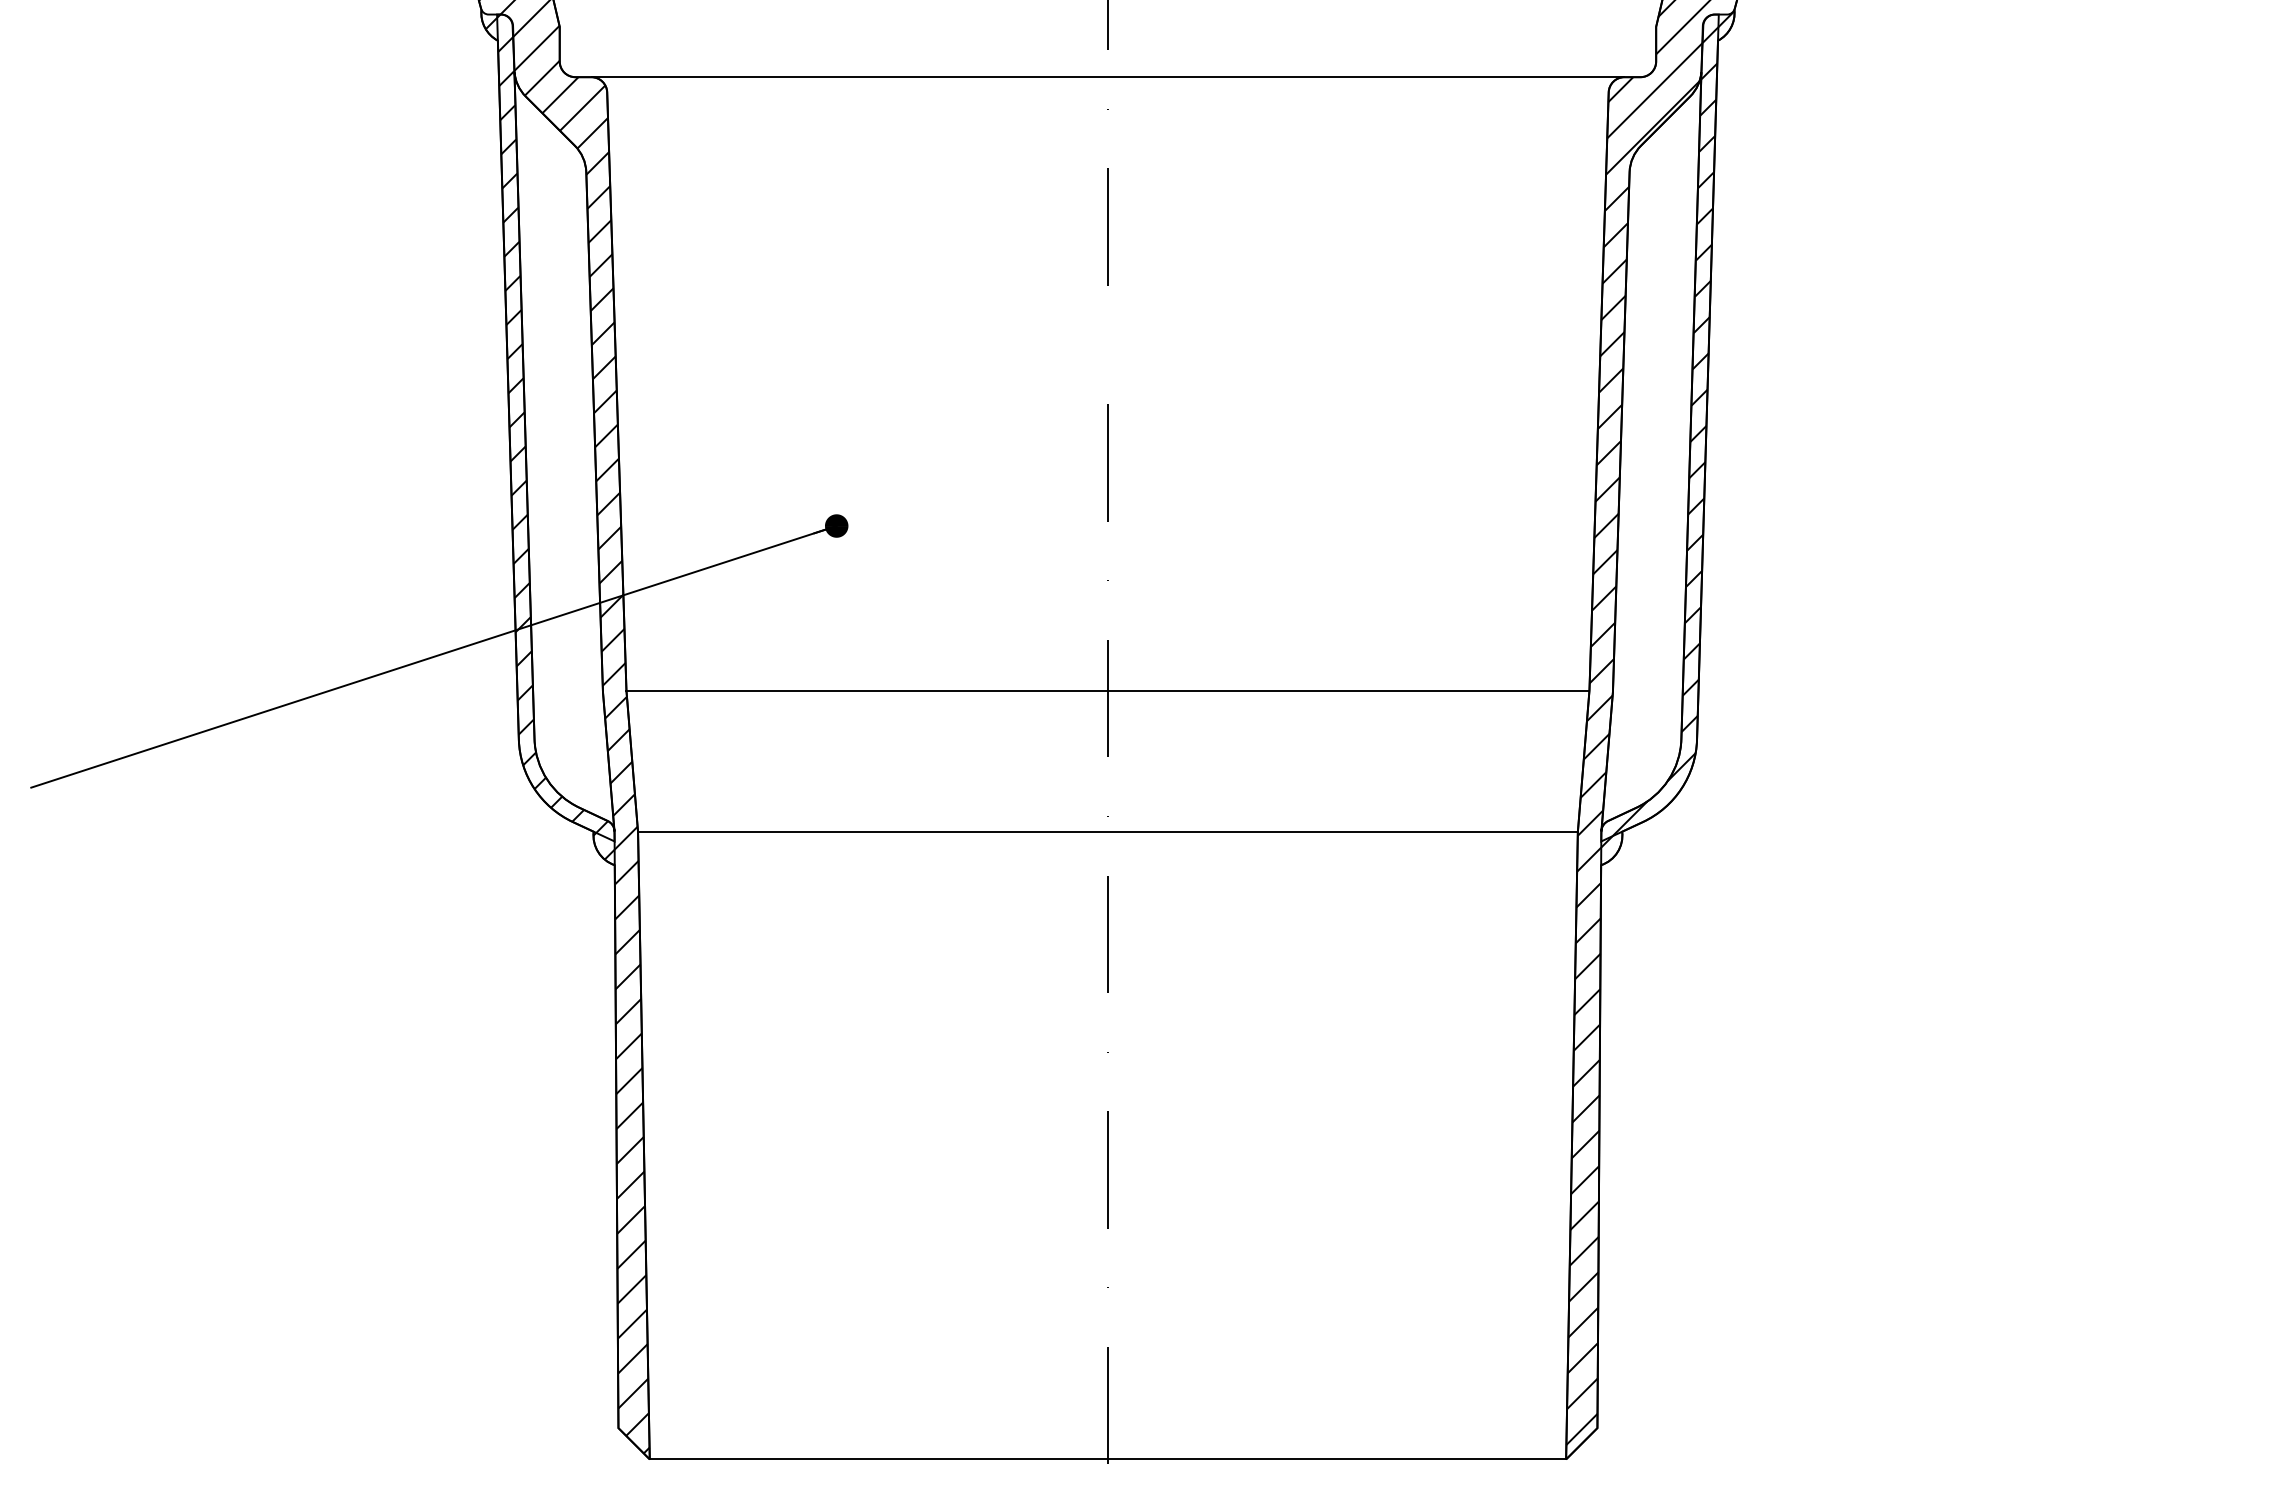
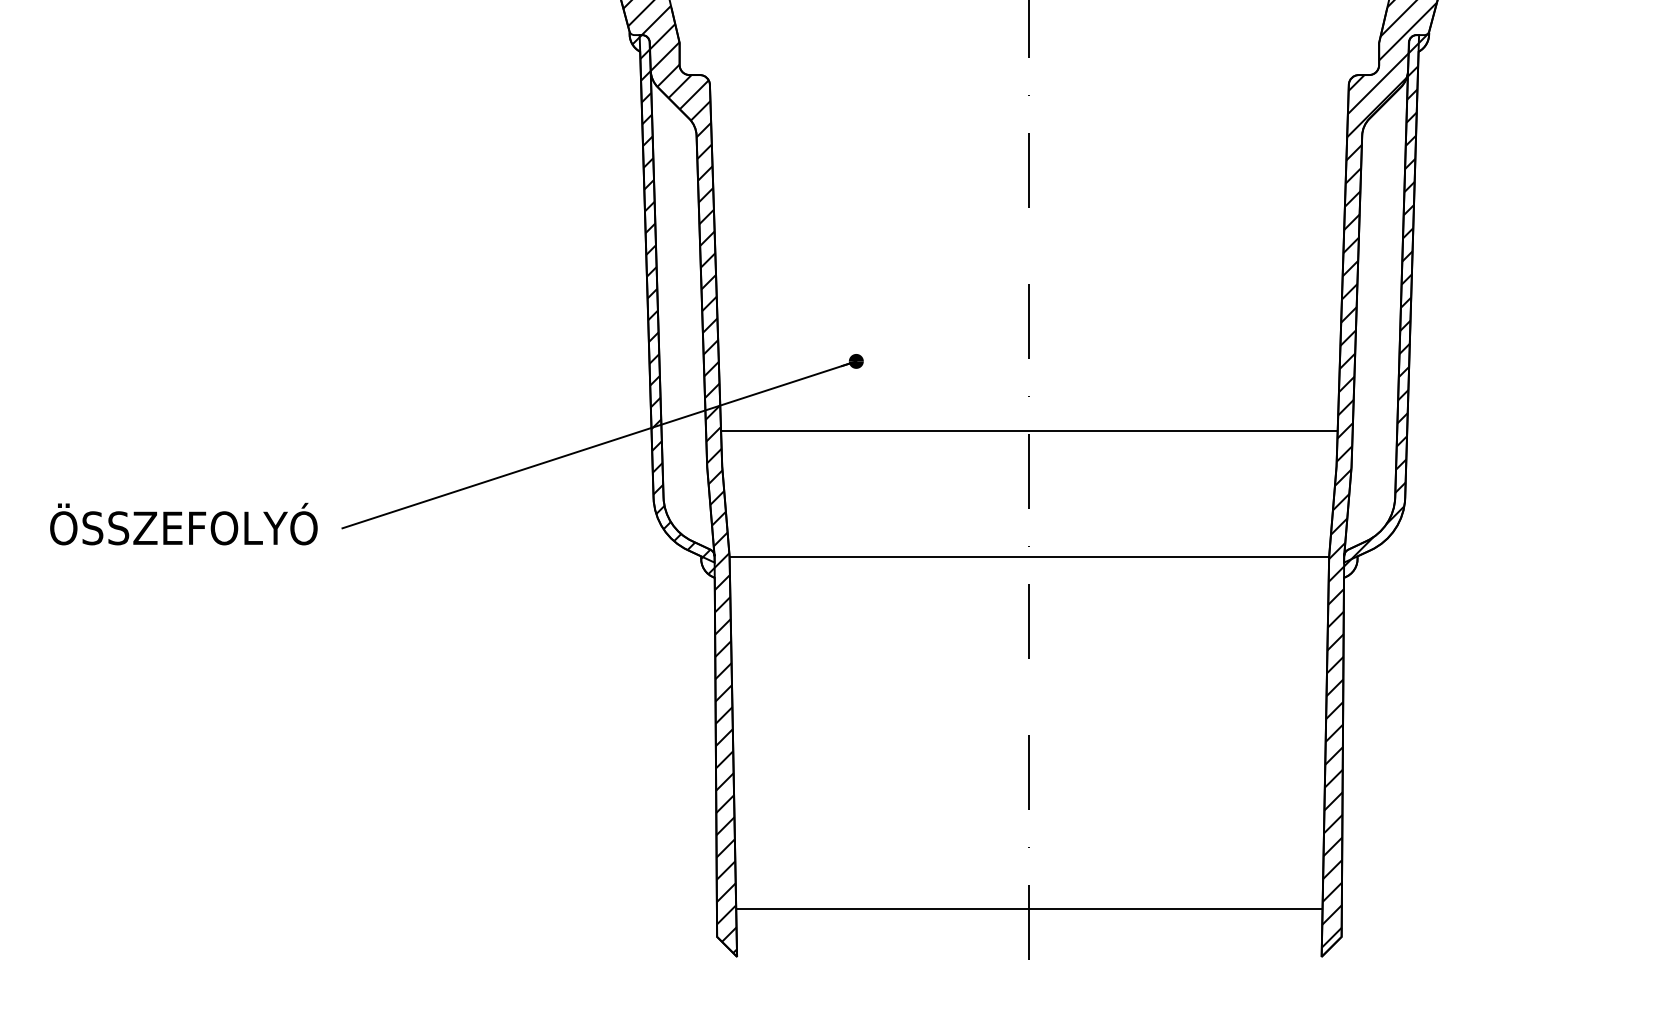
line: (1106, 77) -> (1028, 75), removed
line: (1108, 690) -> (1029, 431), moved
line: (1108, 1458) -> (1029, 908), moved

